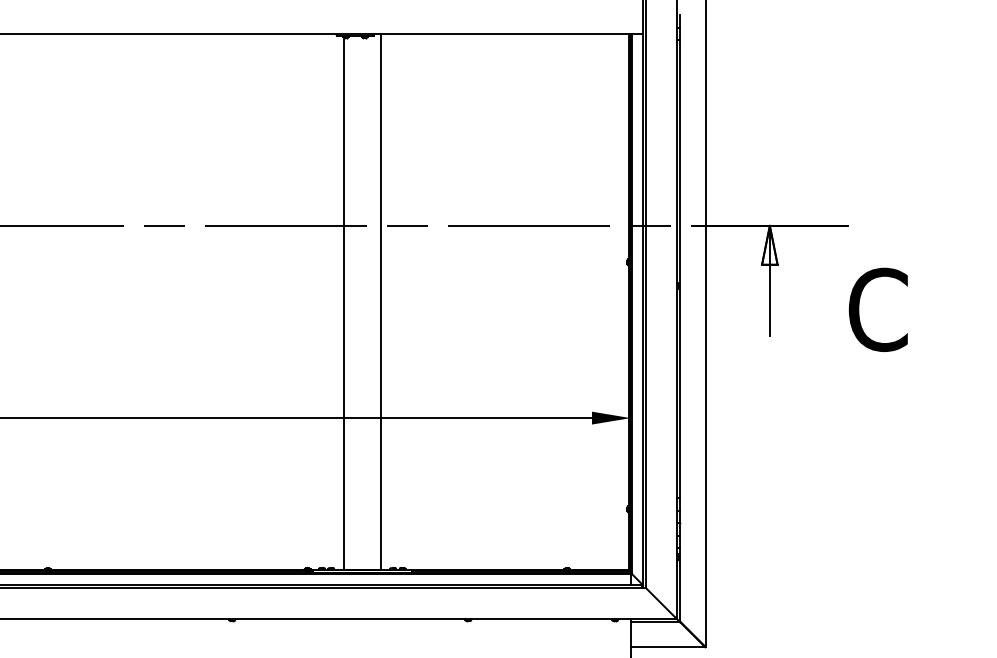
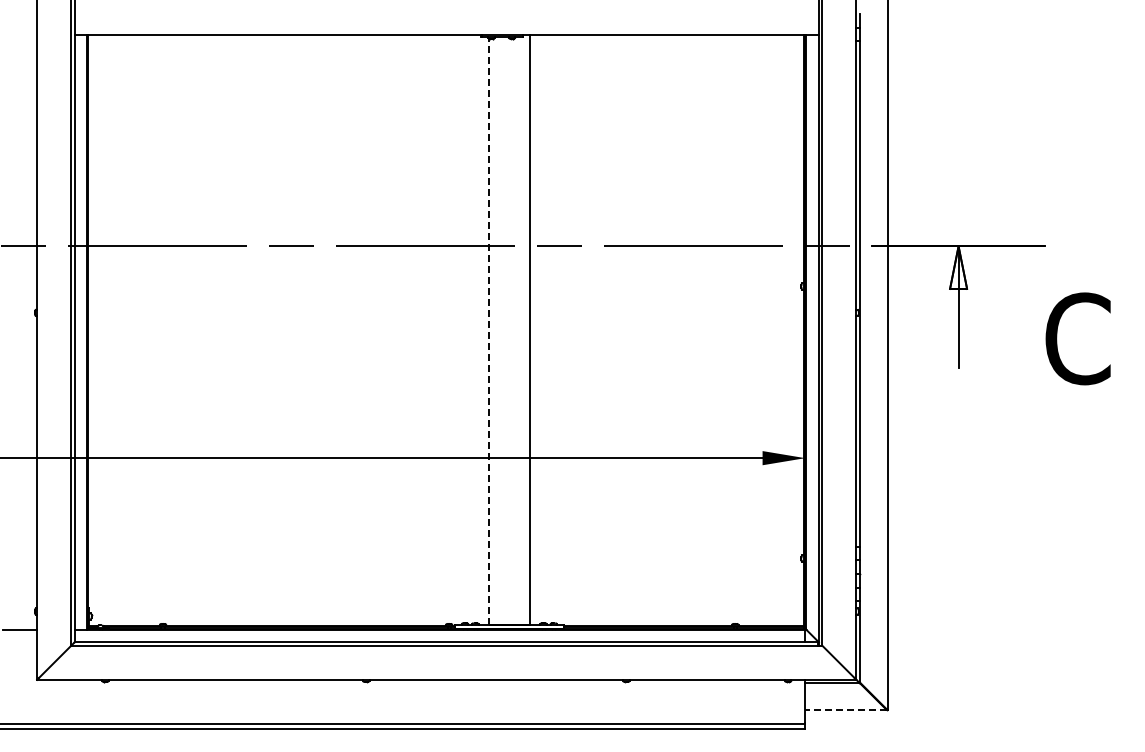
line: (343, 303) -> (488, 331), solid -> dashed
line: (667, 647) -> (845, 710), solid -> dashed

